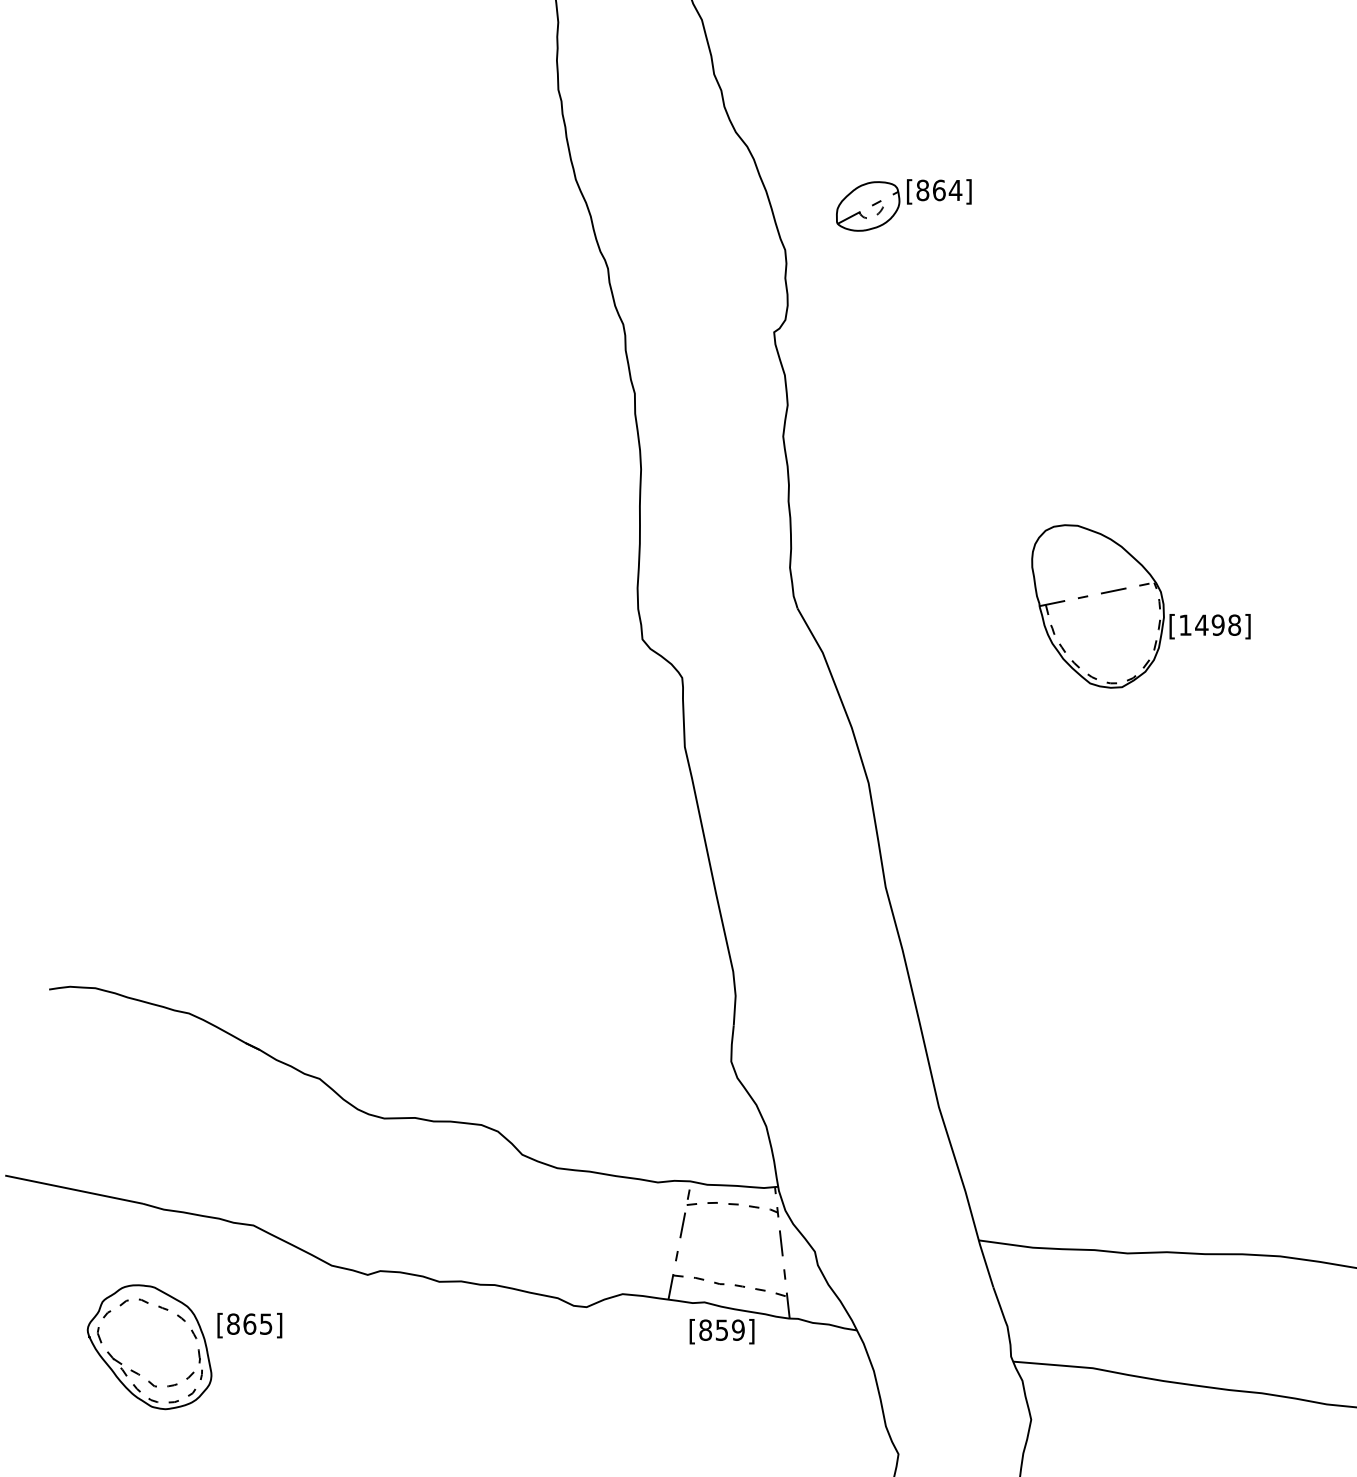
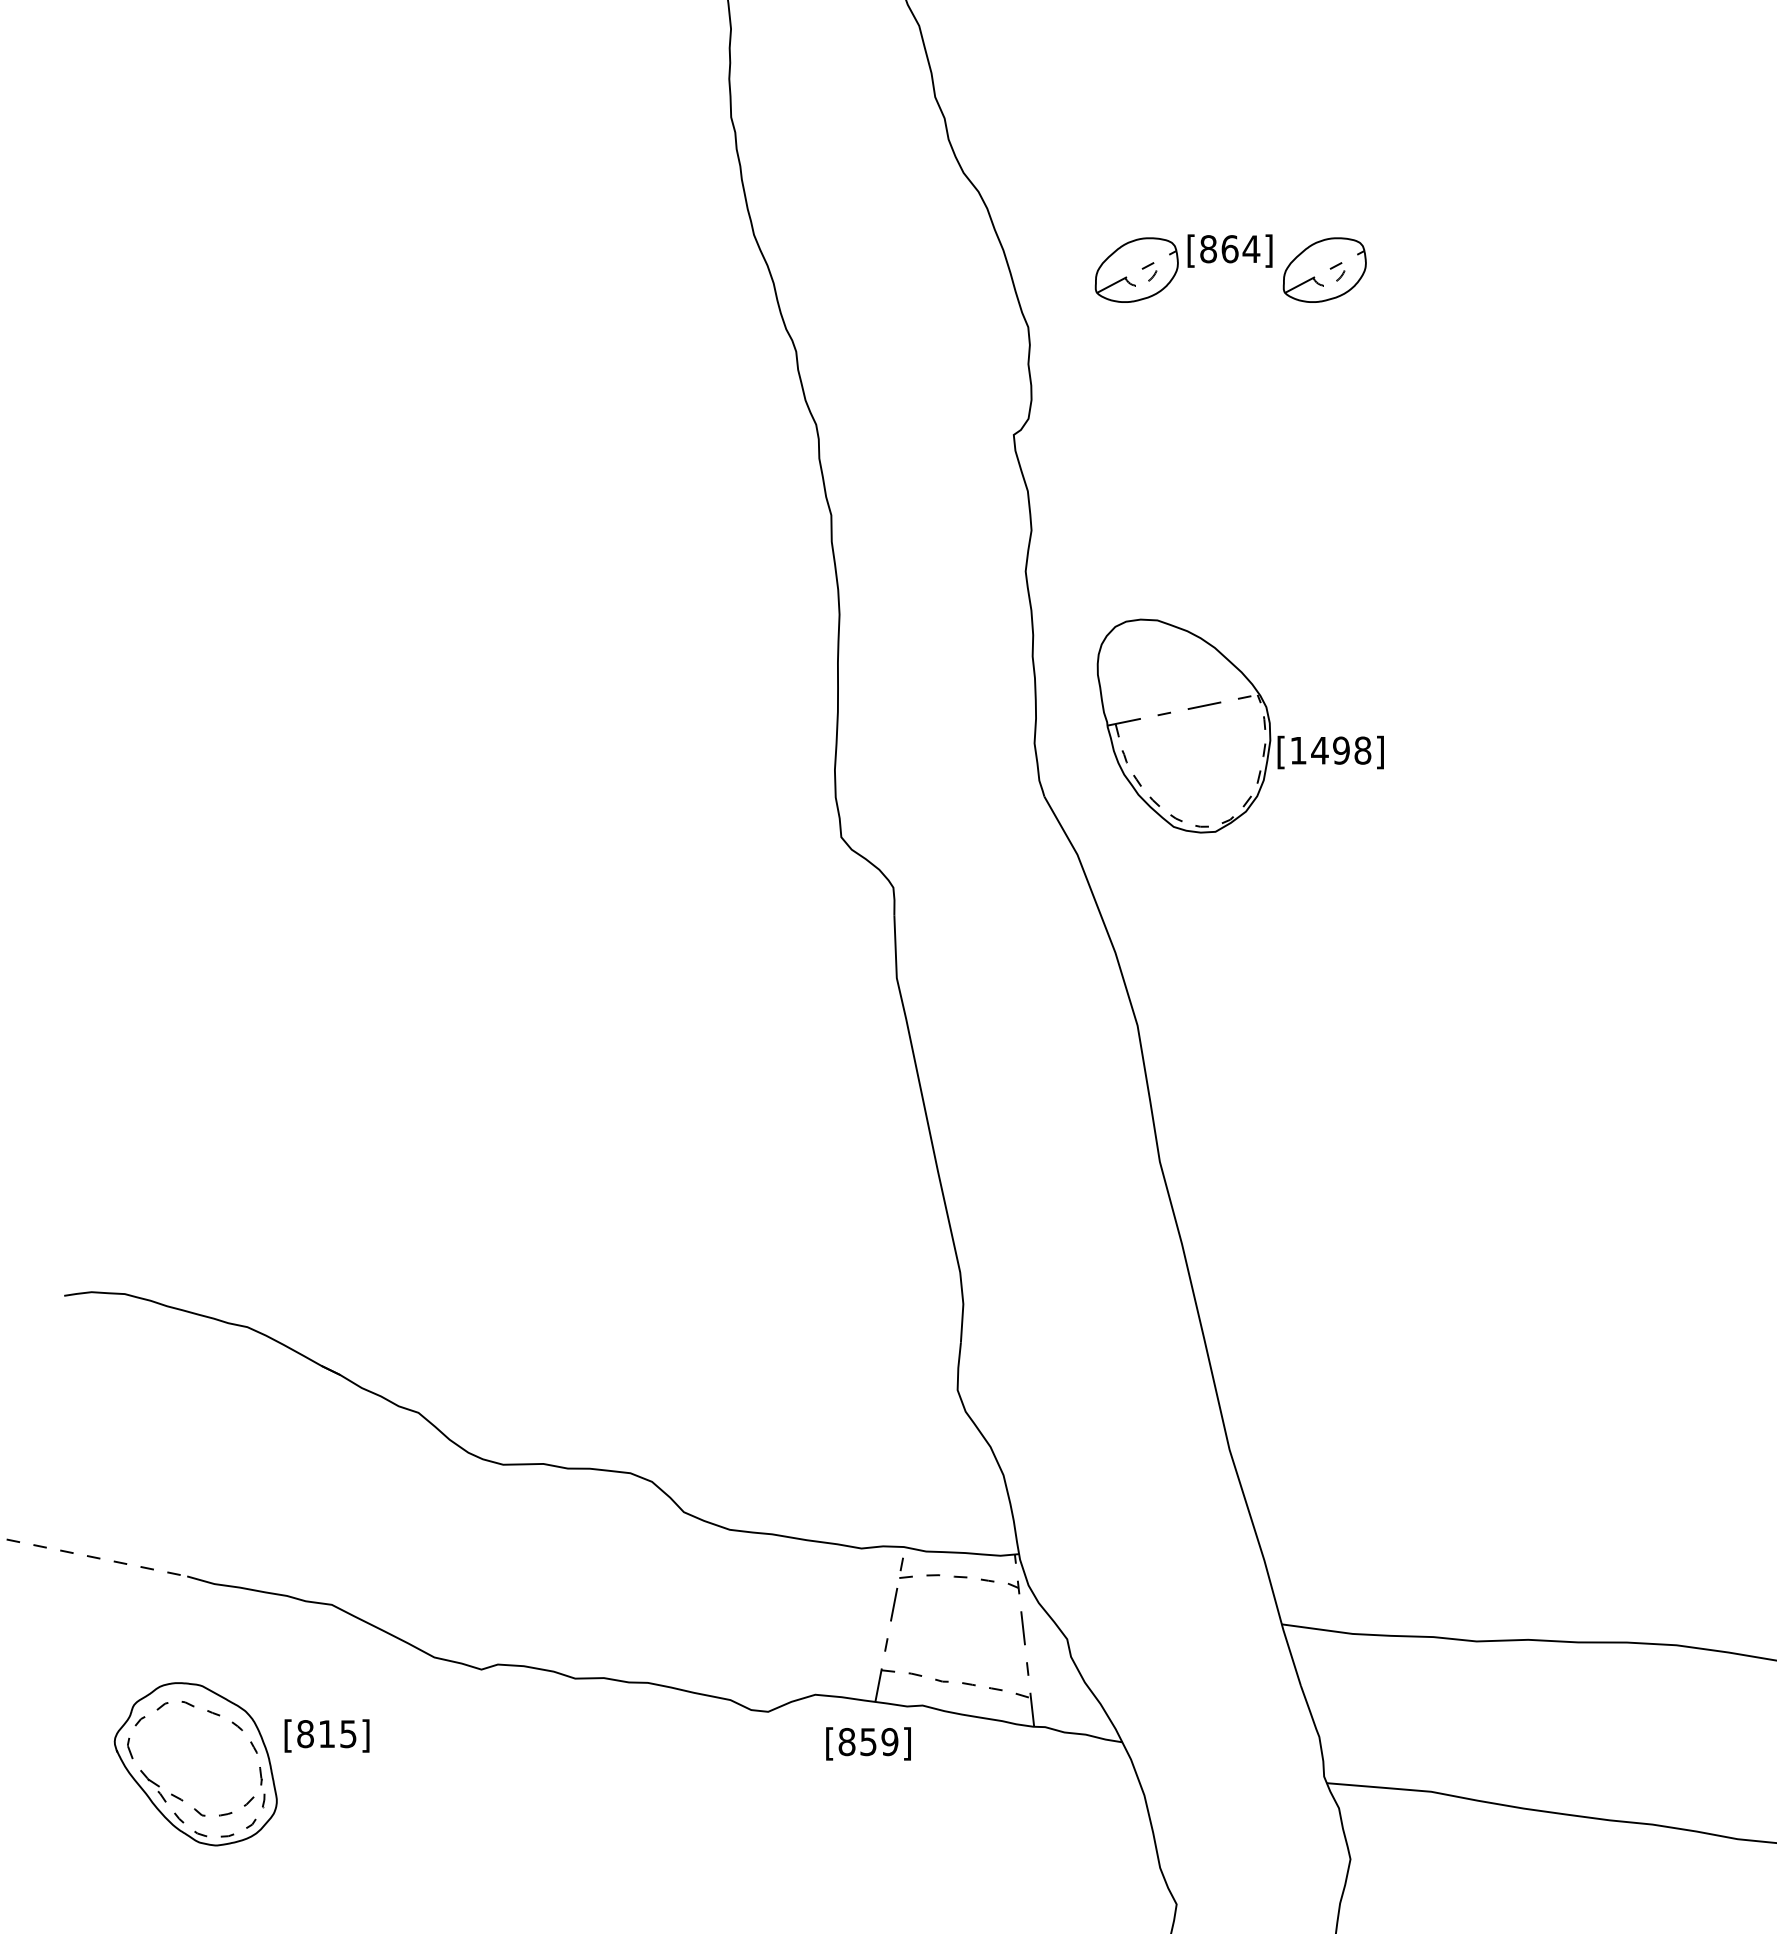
part: (1011, 205) -> (1324, 269), added
part: (1140, 606) -> (1239, 725), moved
line: (74, 1190) -> (97, 1558), solid -> dashed
text: (249, 1324) -> (326, 1734), [865] -> [815]
text: (722, 1331) -> (868, 1743), moved

